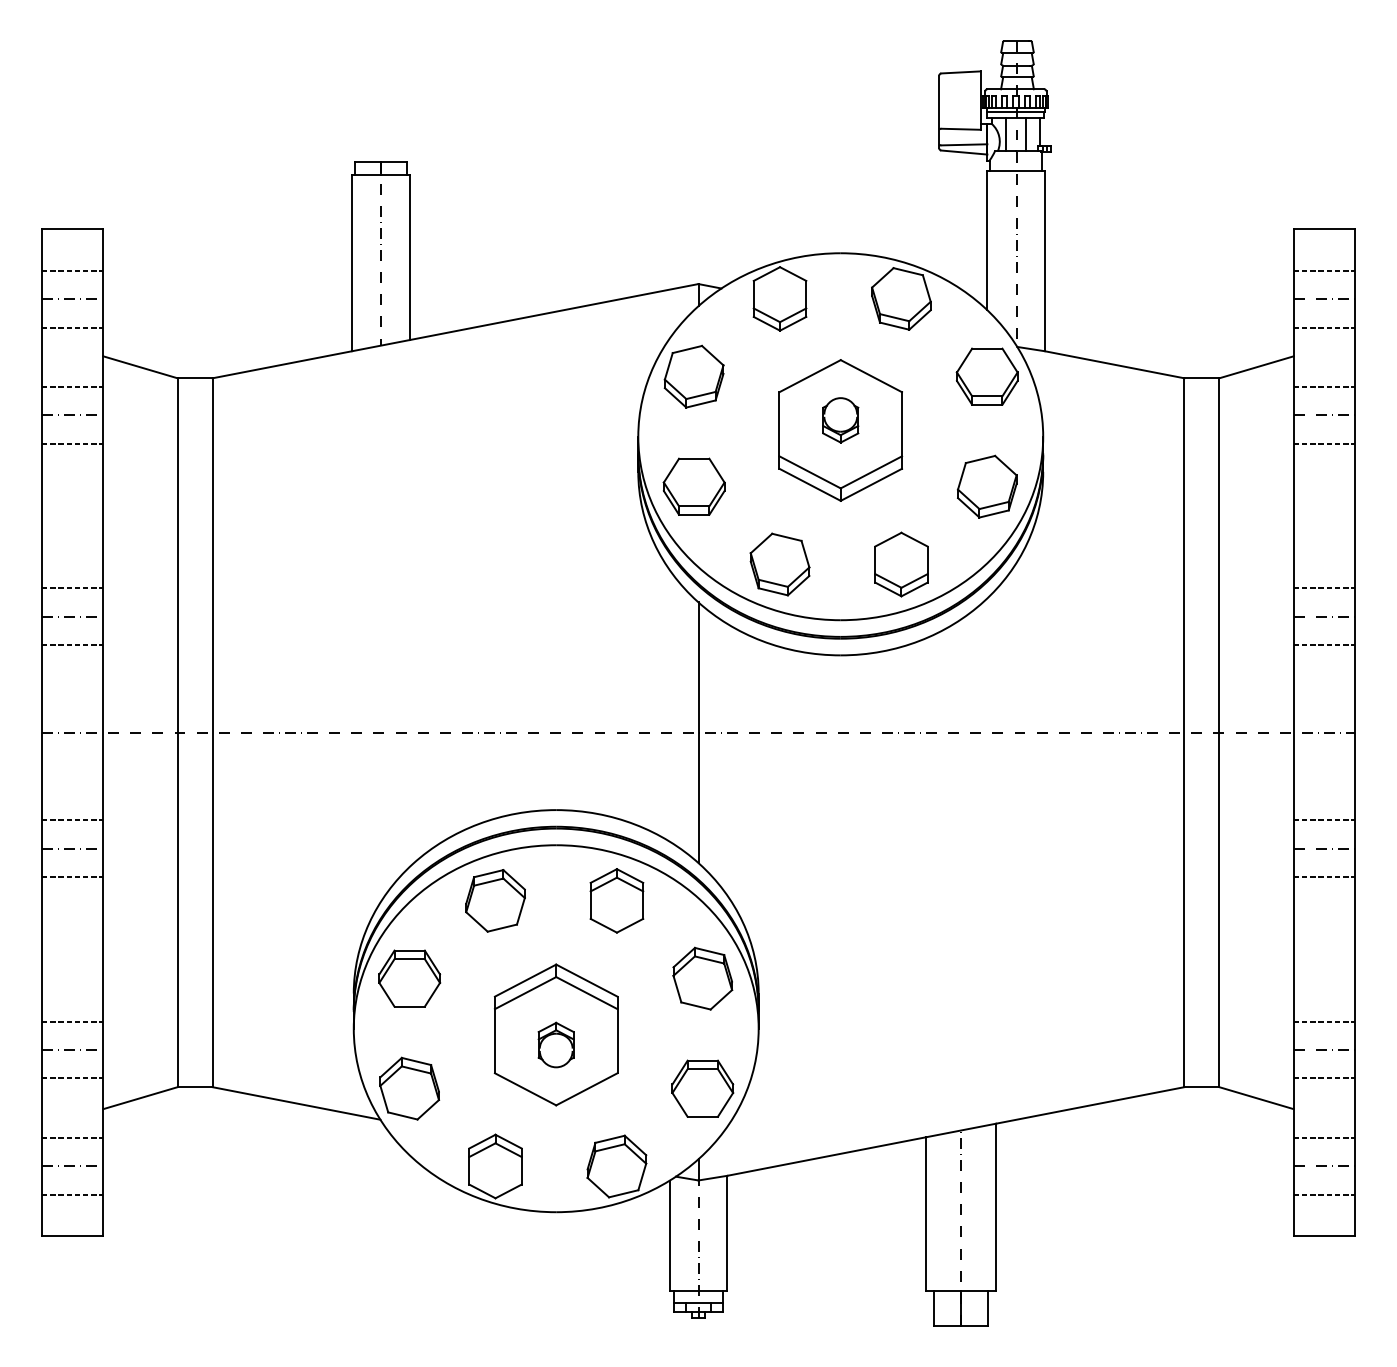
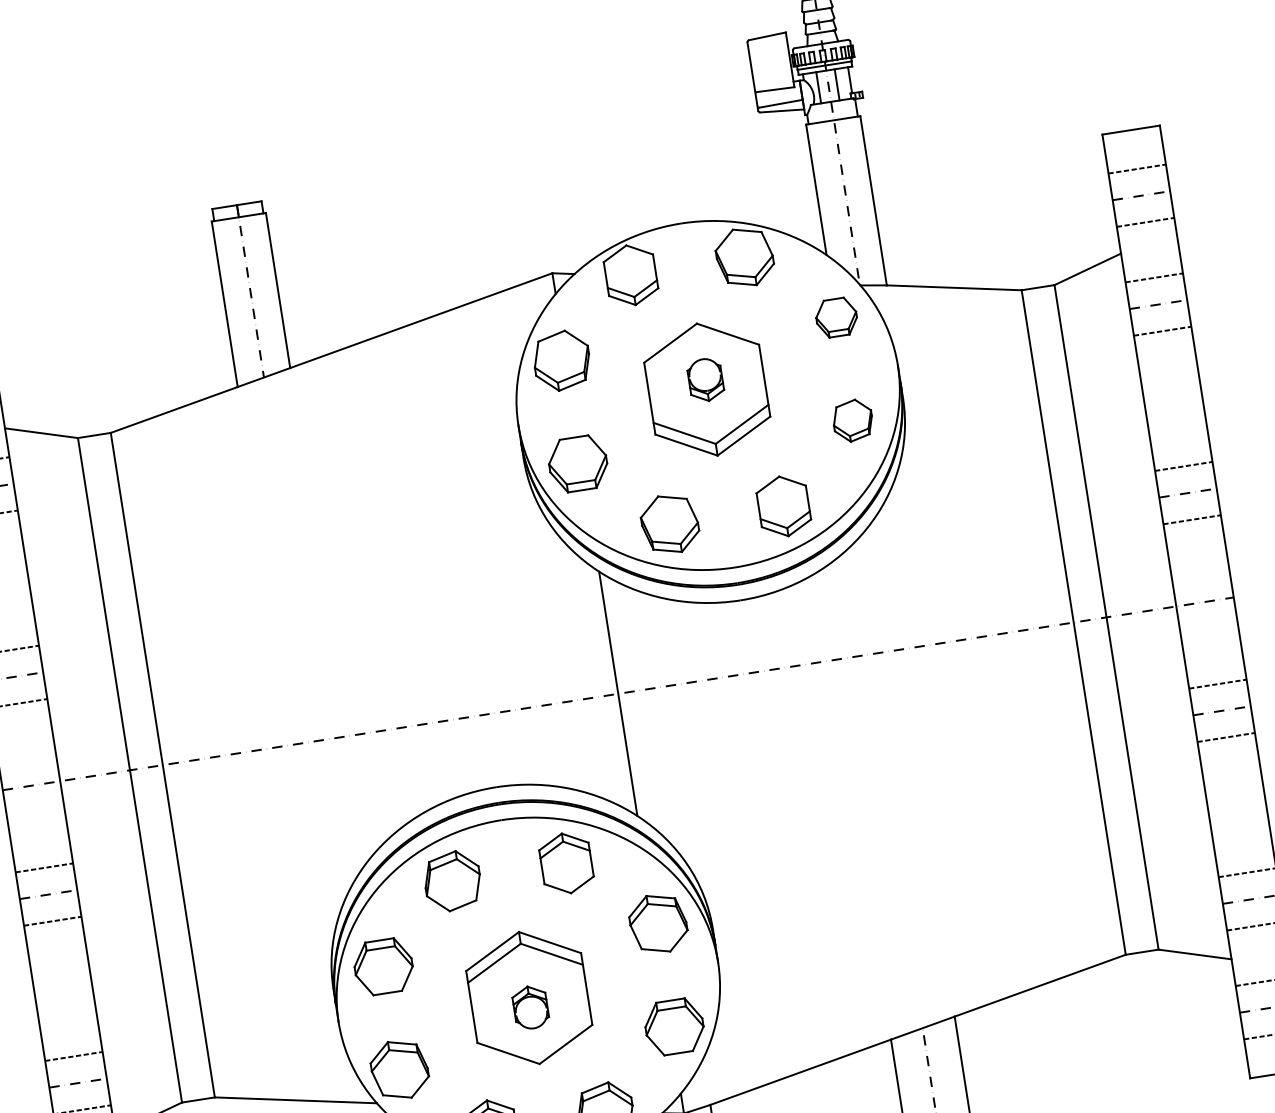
part: (986, 376) -> (835, 317), size x0.7
part: (987, 486) -> (853, 420), size x0.7

